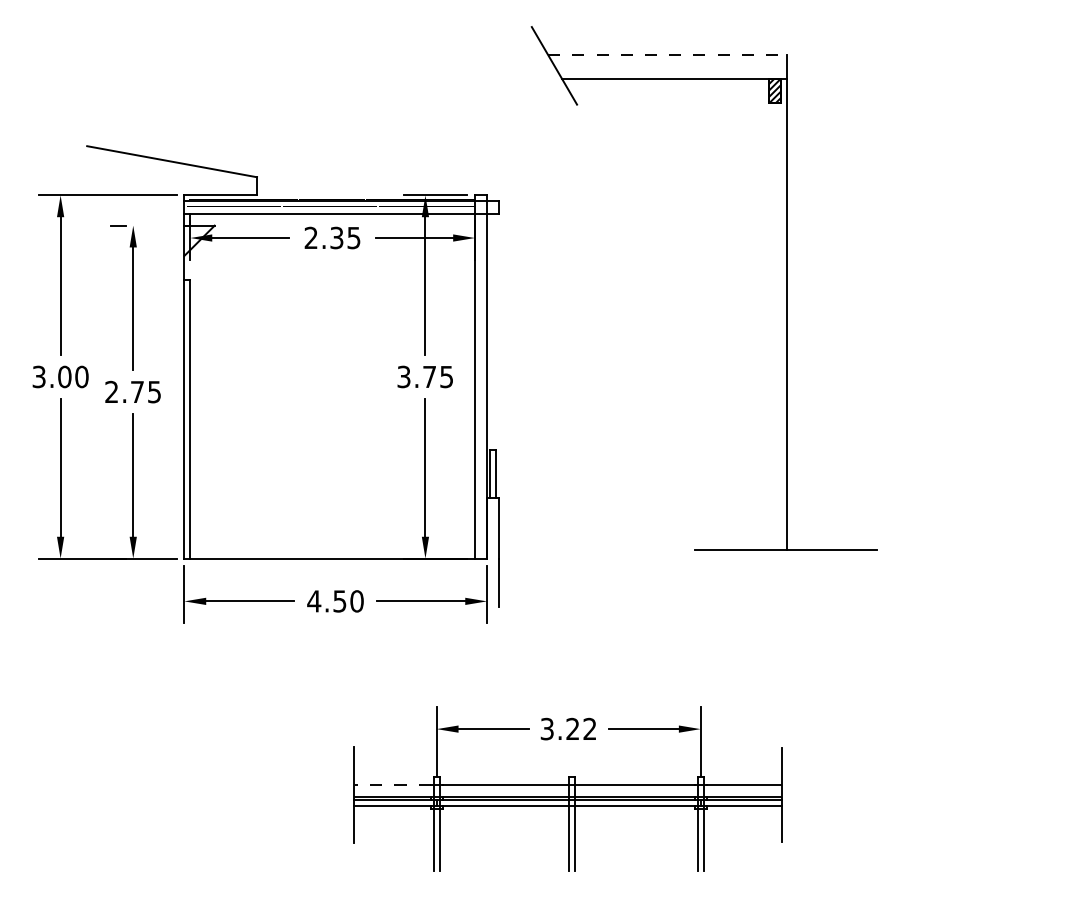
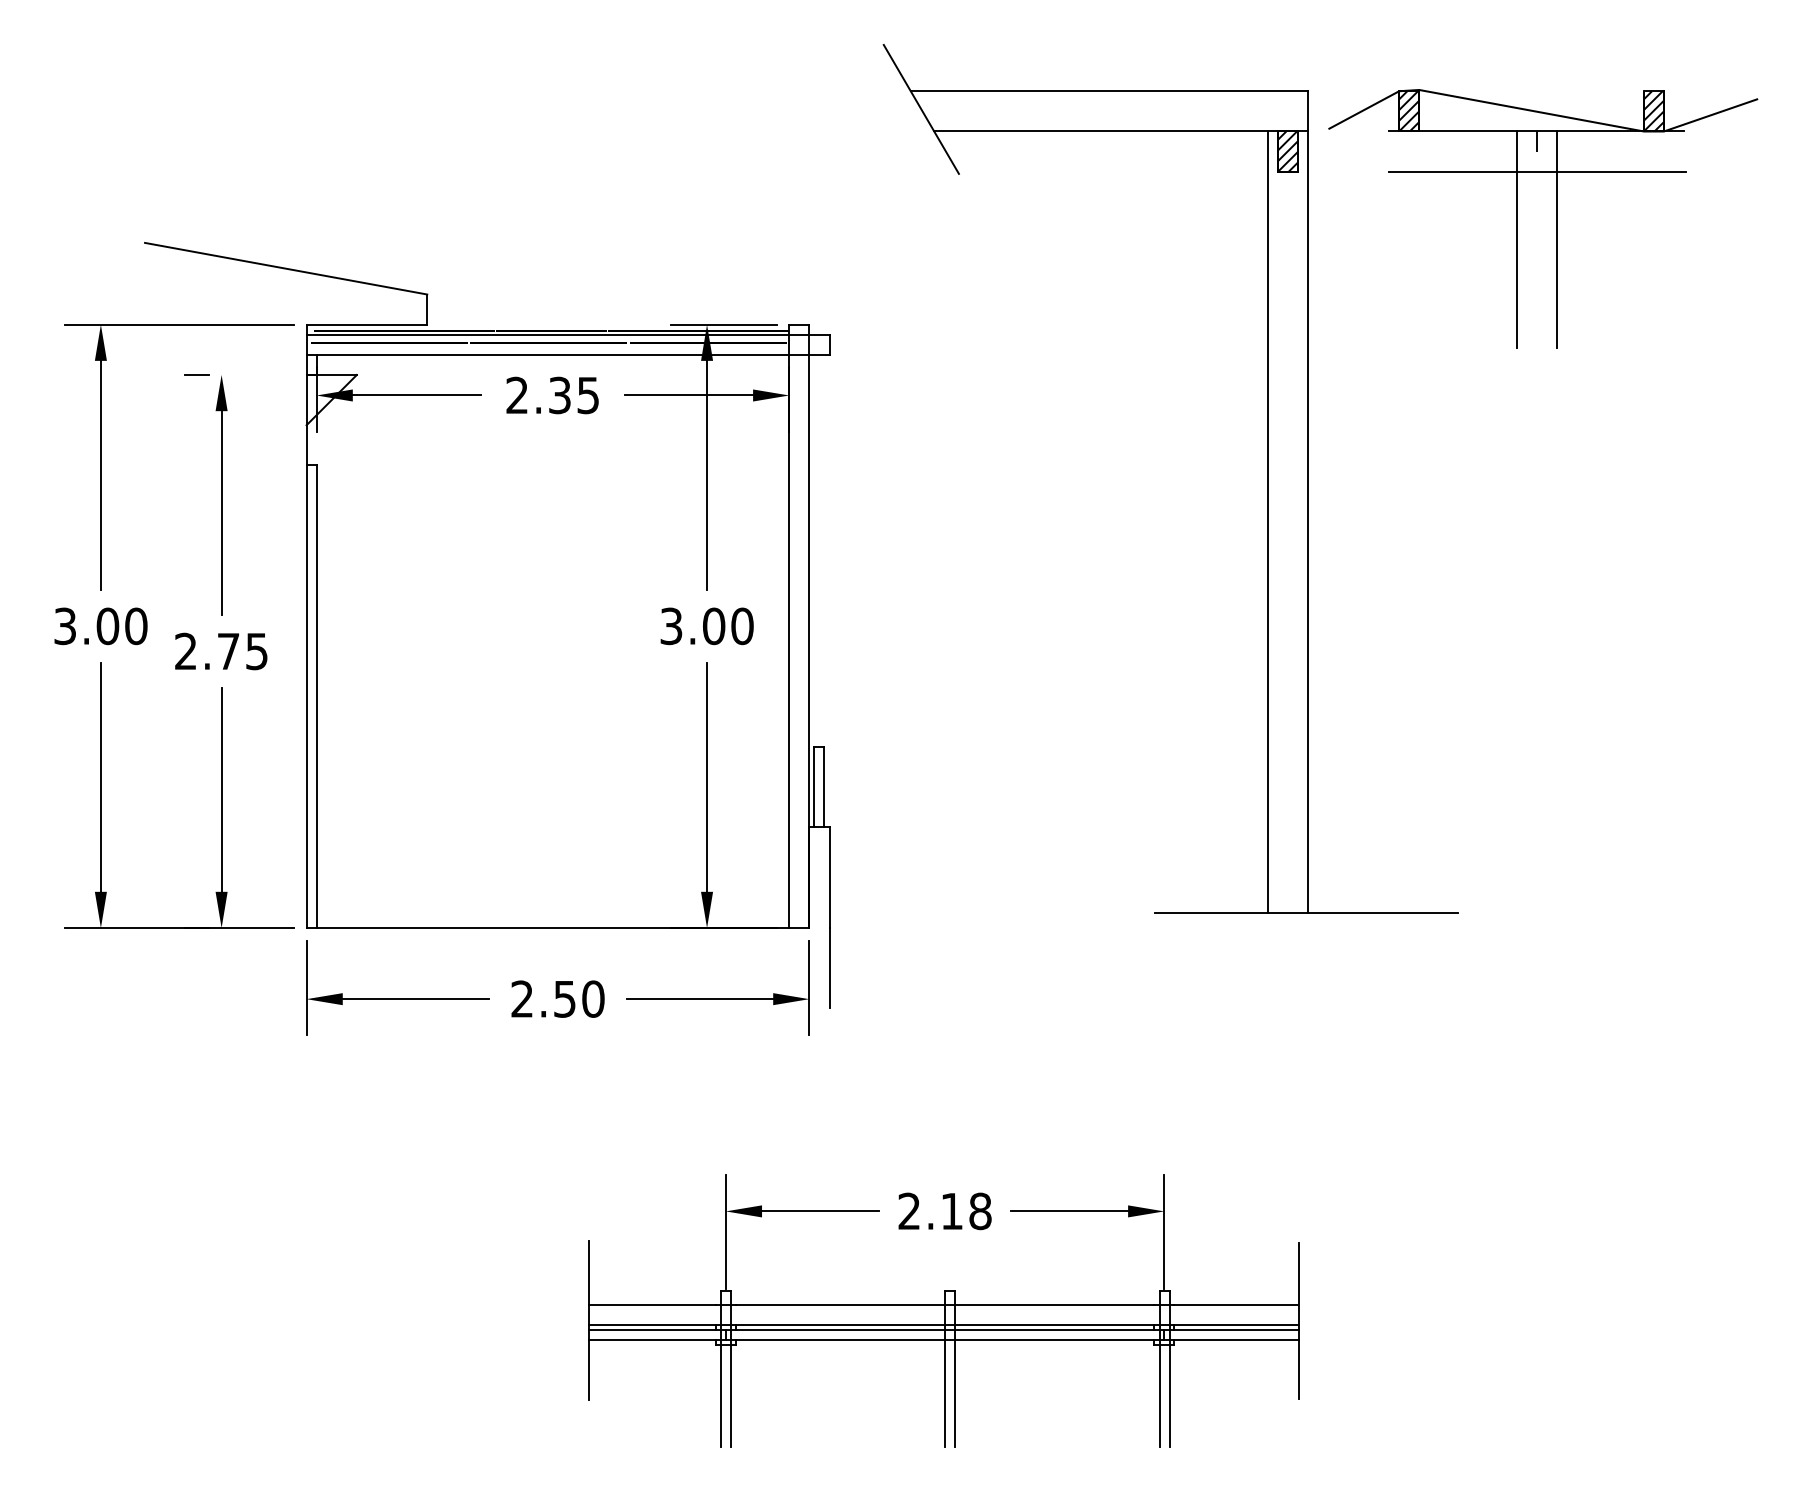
line: (667, 54) -> (1109, 90), dashed -> solid
part: (936, 131) -> (1556, 218), added
line: (763, 314) -> (1268, 522), added
text: (438, 376) -> (728, 625), 3.75 -> 3.00
text: (314, 601) -> (522, 999), 4.50 -> 2.50
text: (568, 728) -> (944, 1210), 3.22 -> 2.18
line: (392, 785) -> (652, 1305), dashed -> solid

